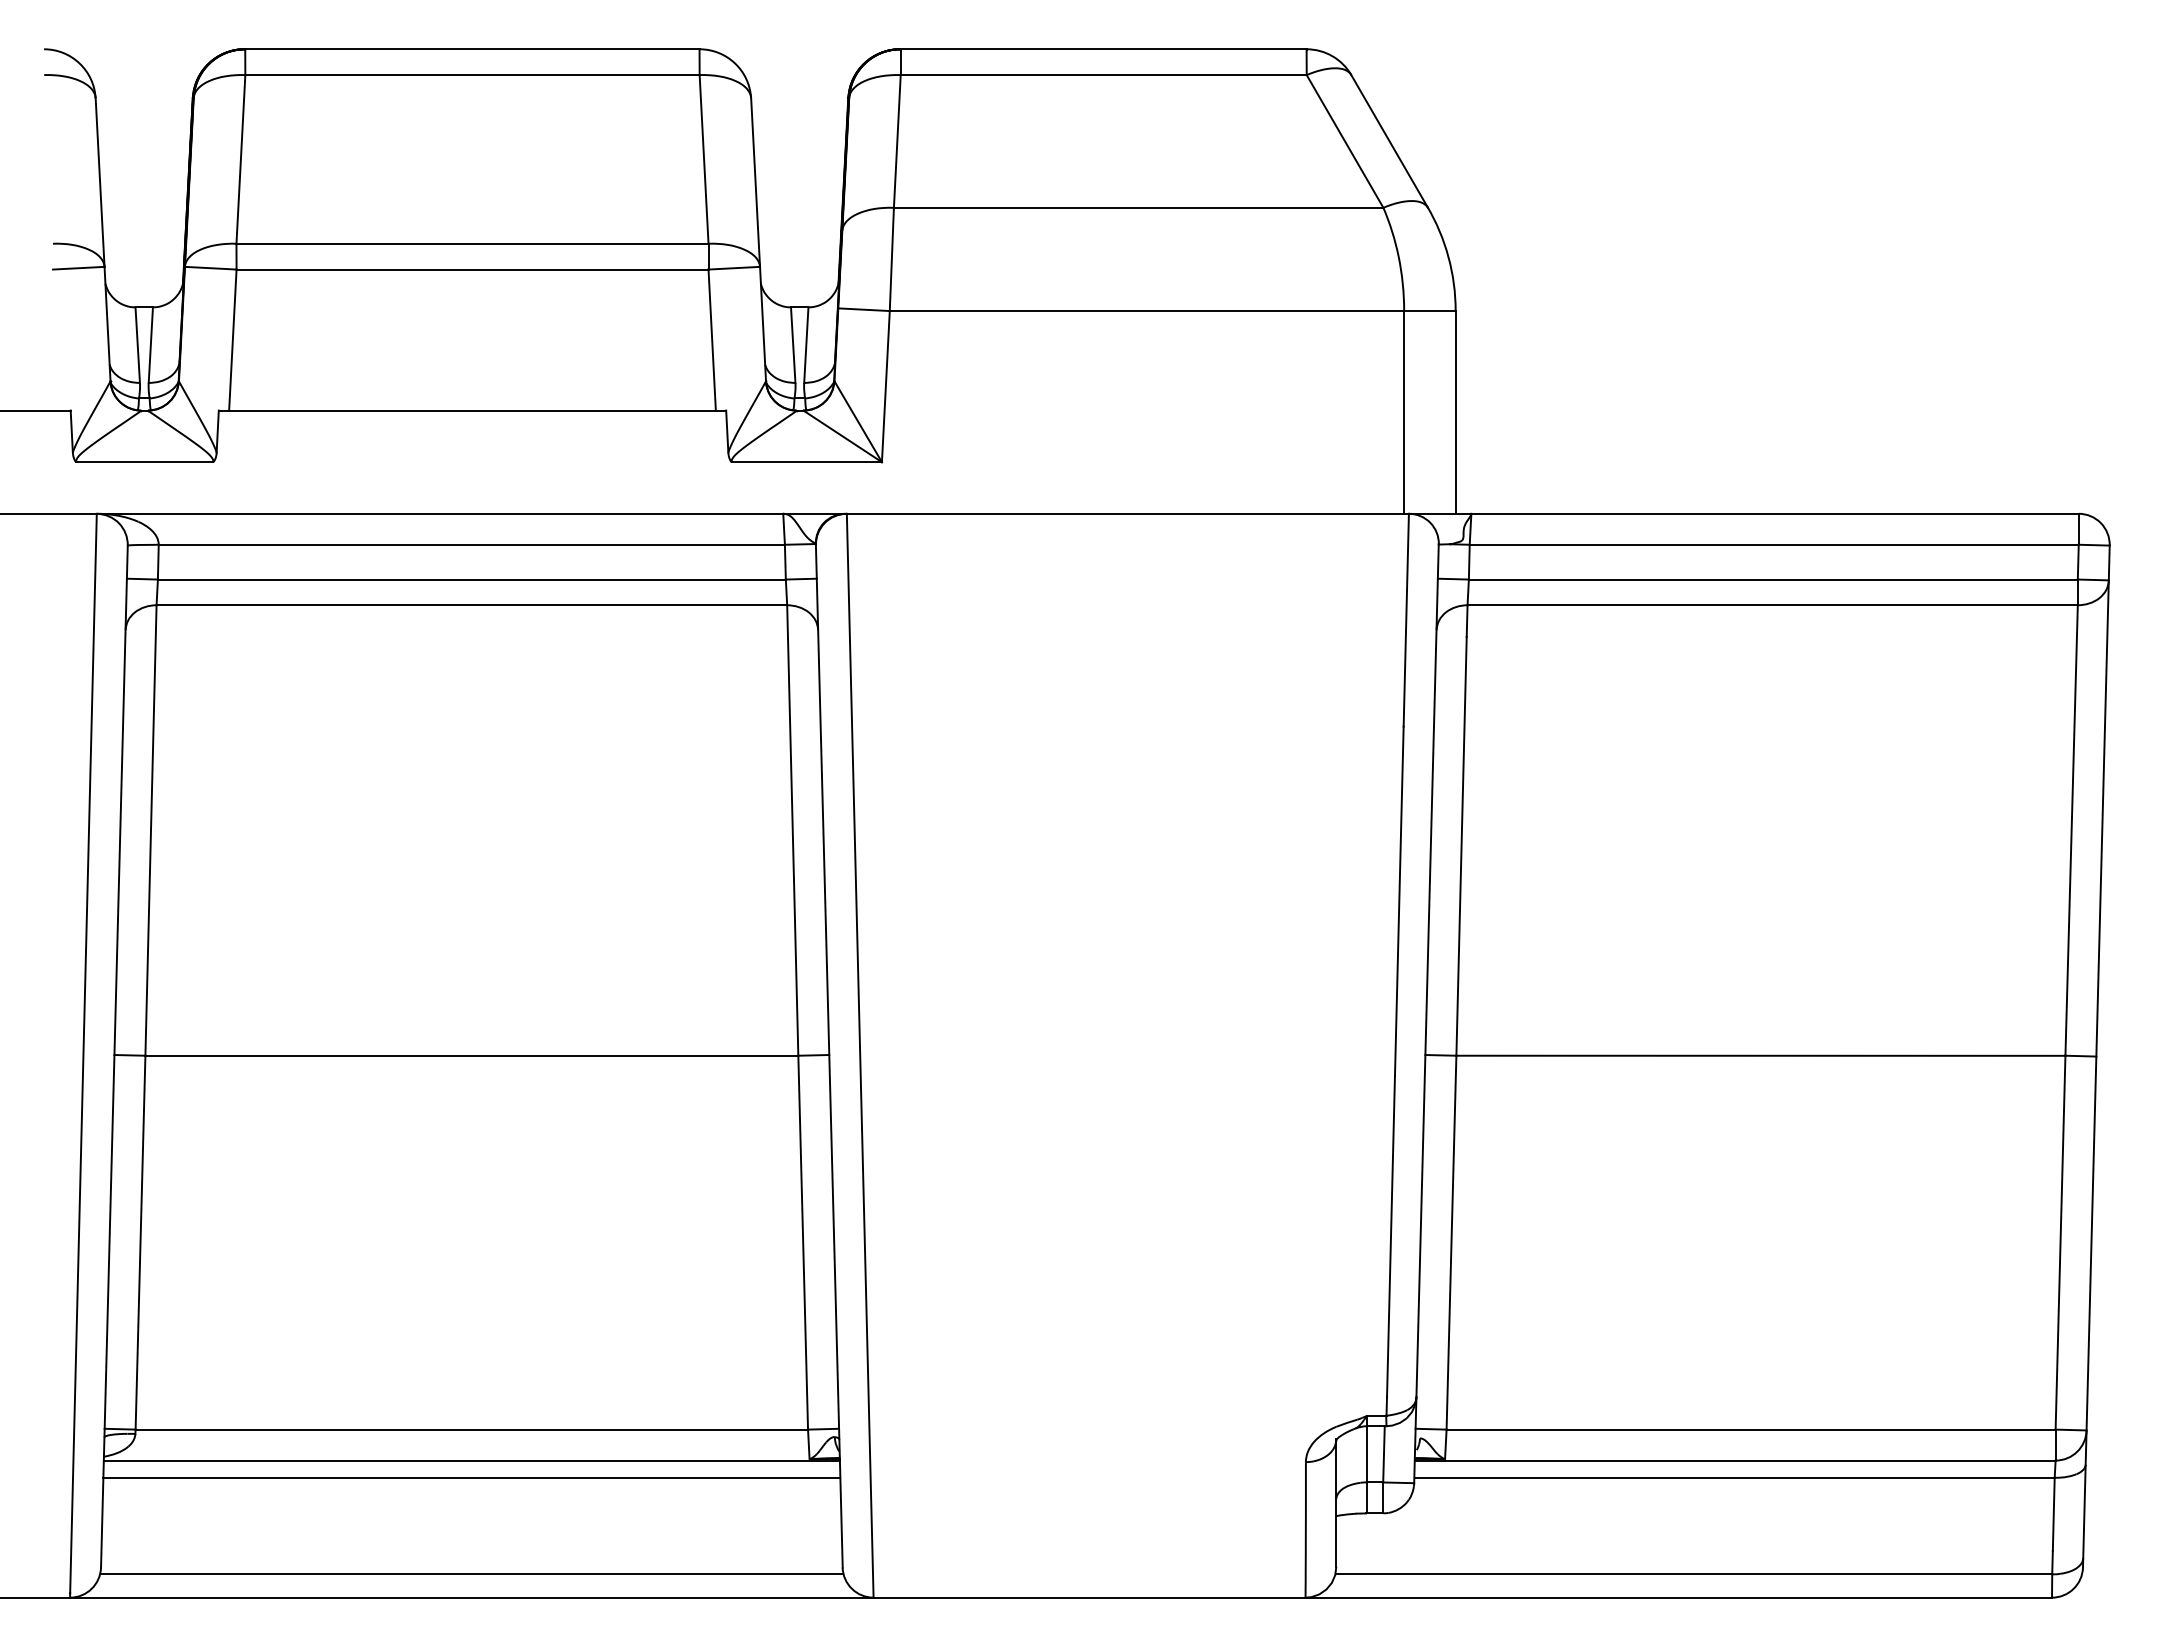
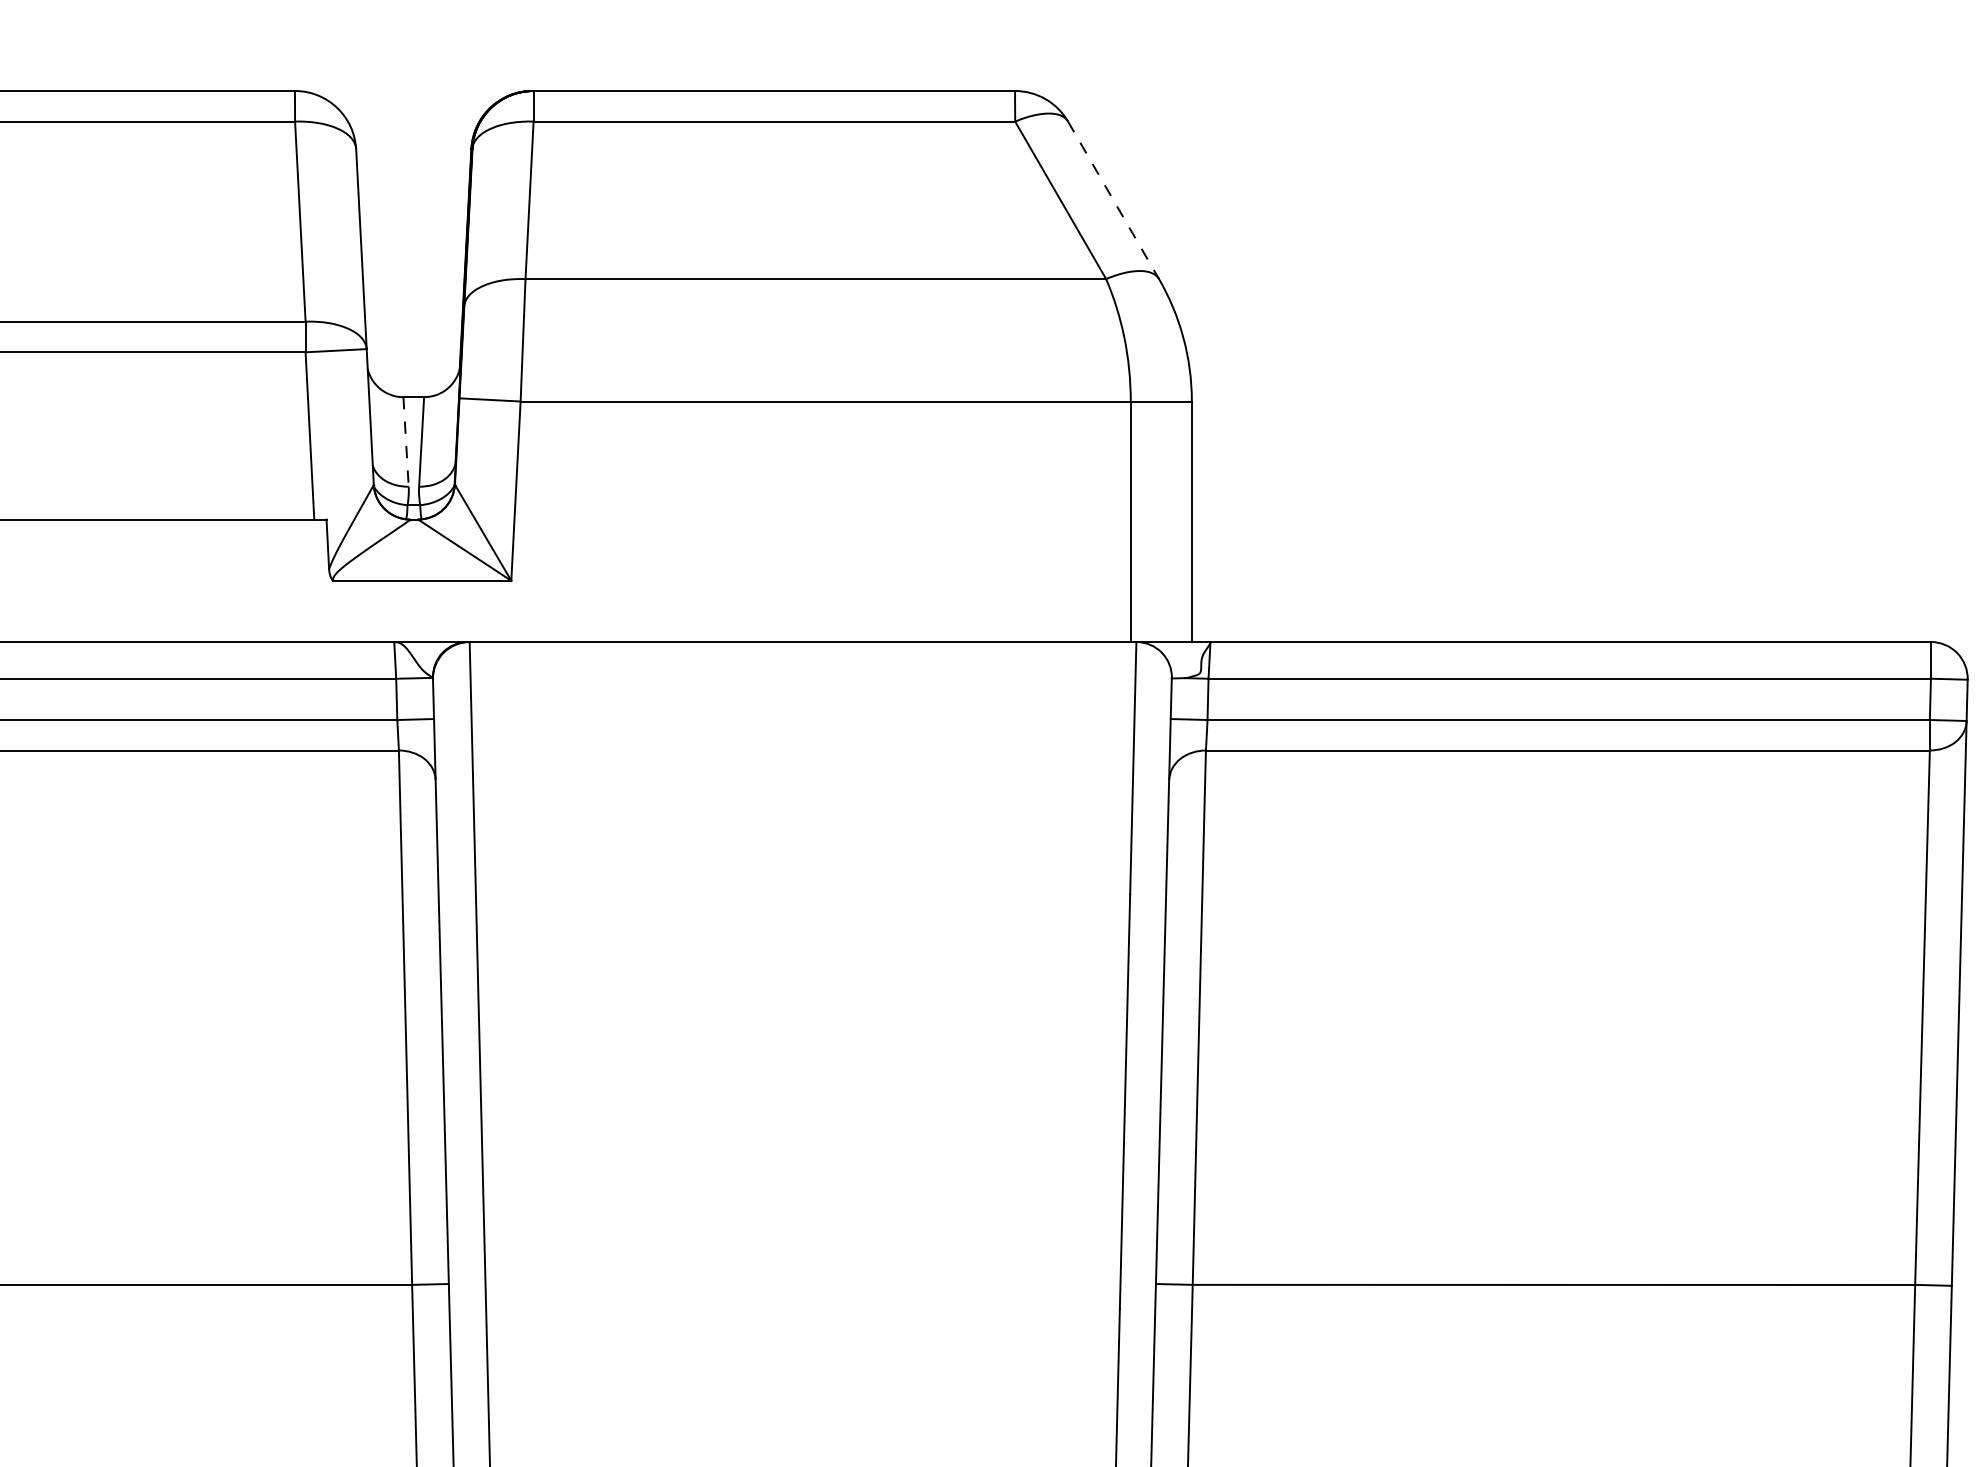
line: (1389, 141) -> (1113, 200), solid -> dashed
line: (793, 345) -> (406, 442), solid -> dashed

